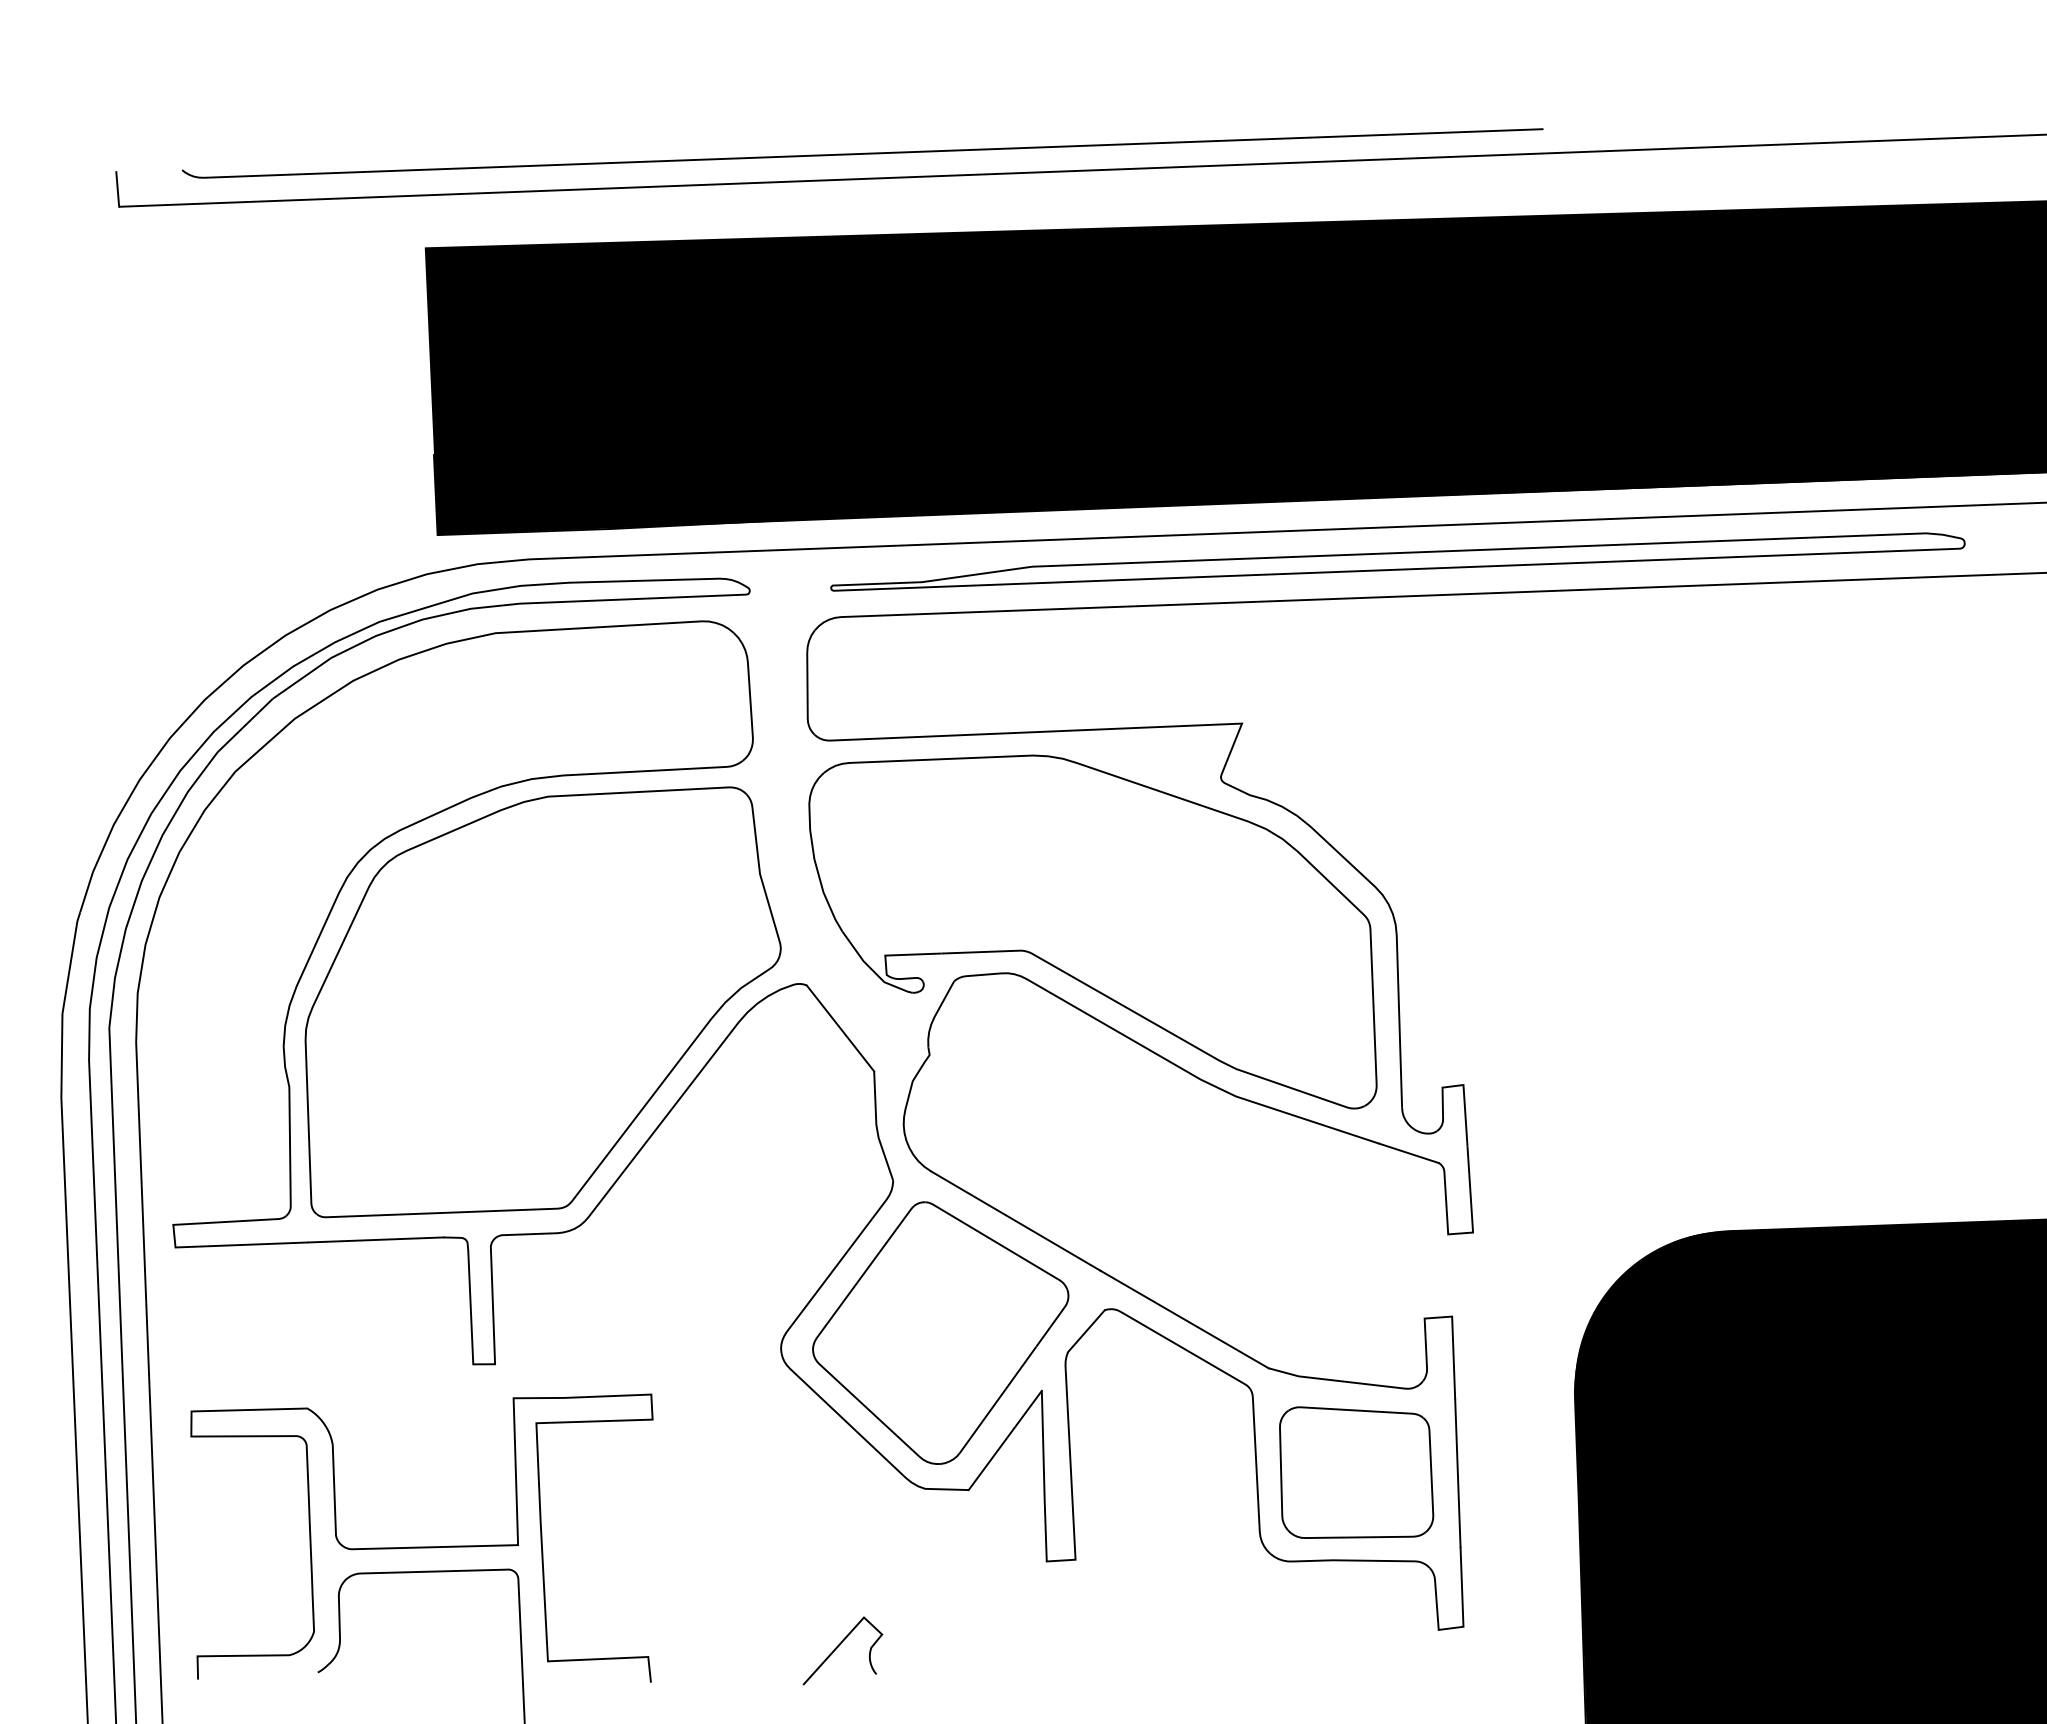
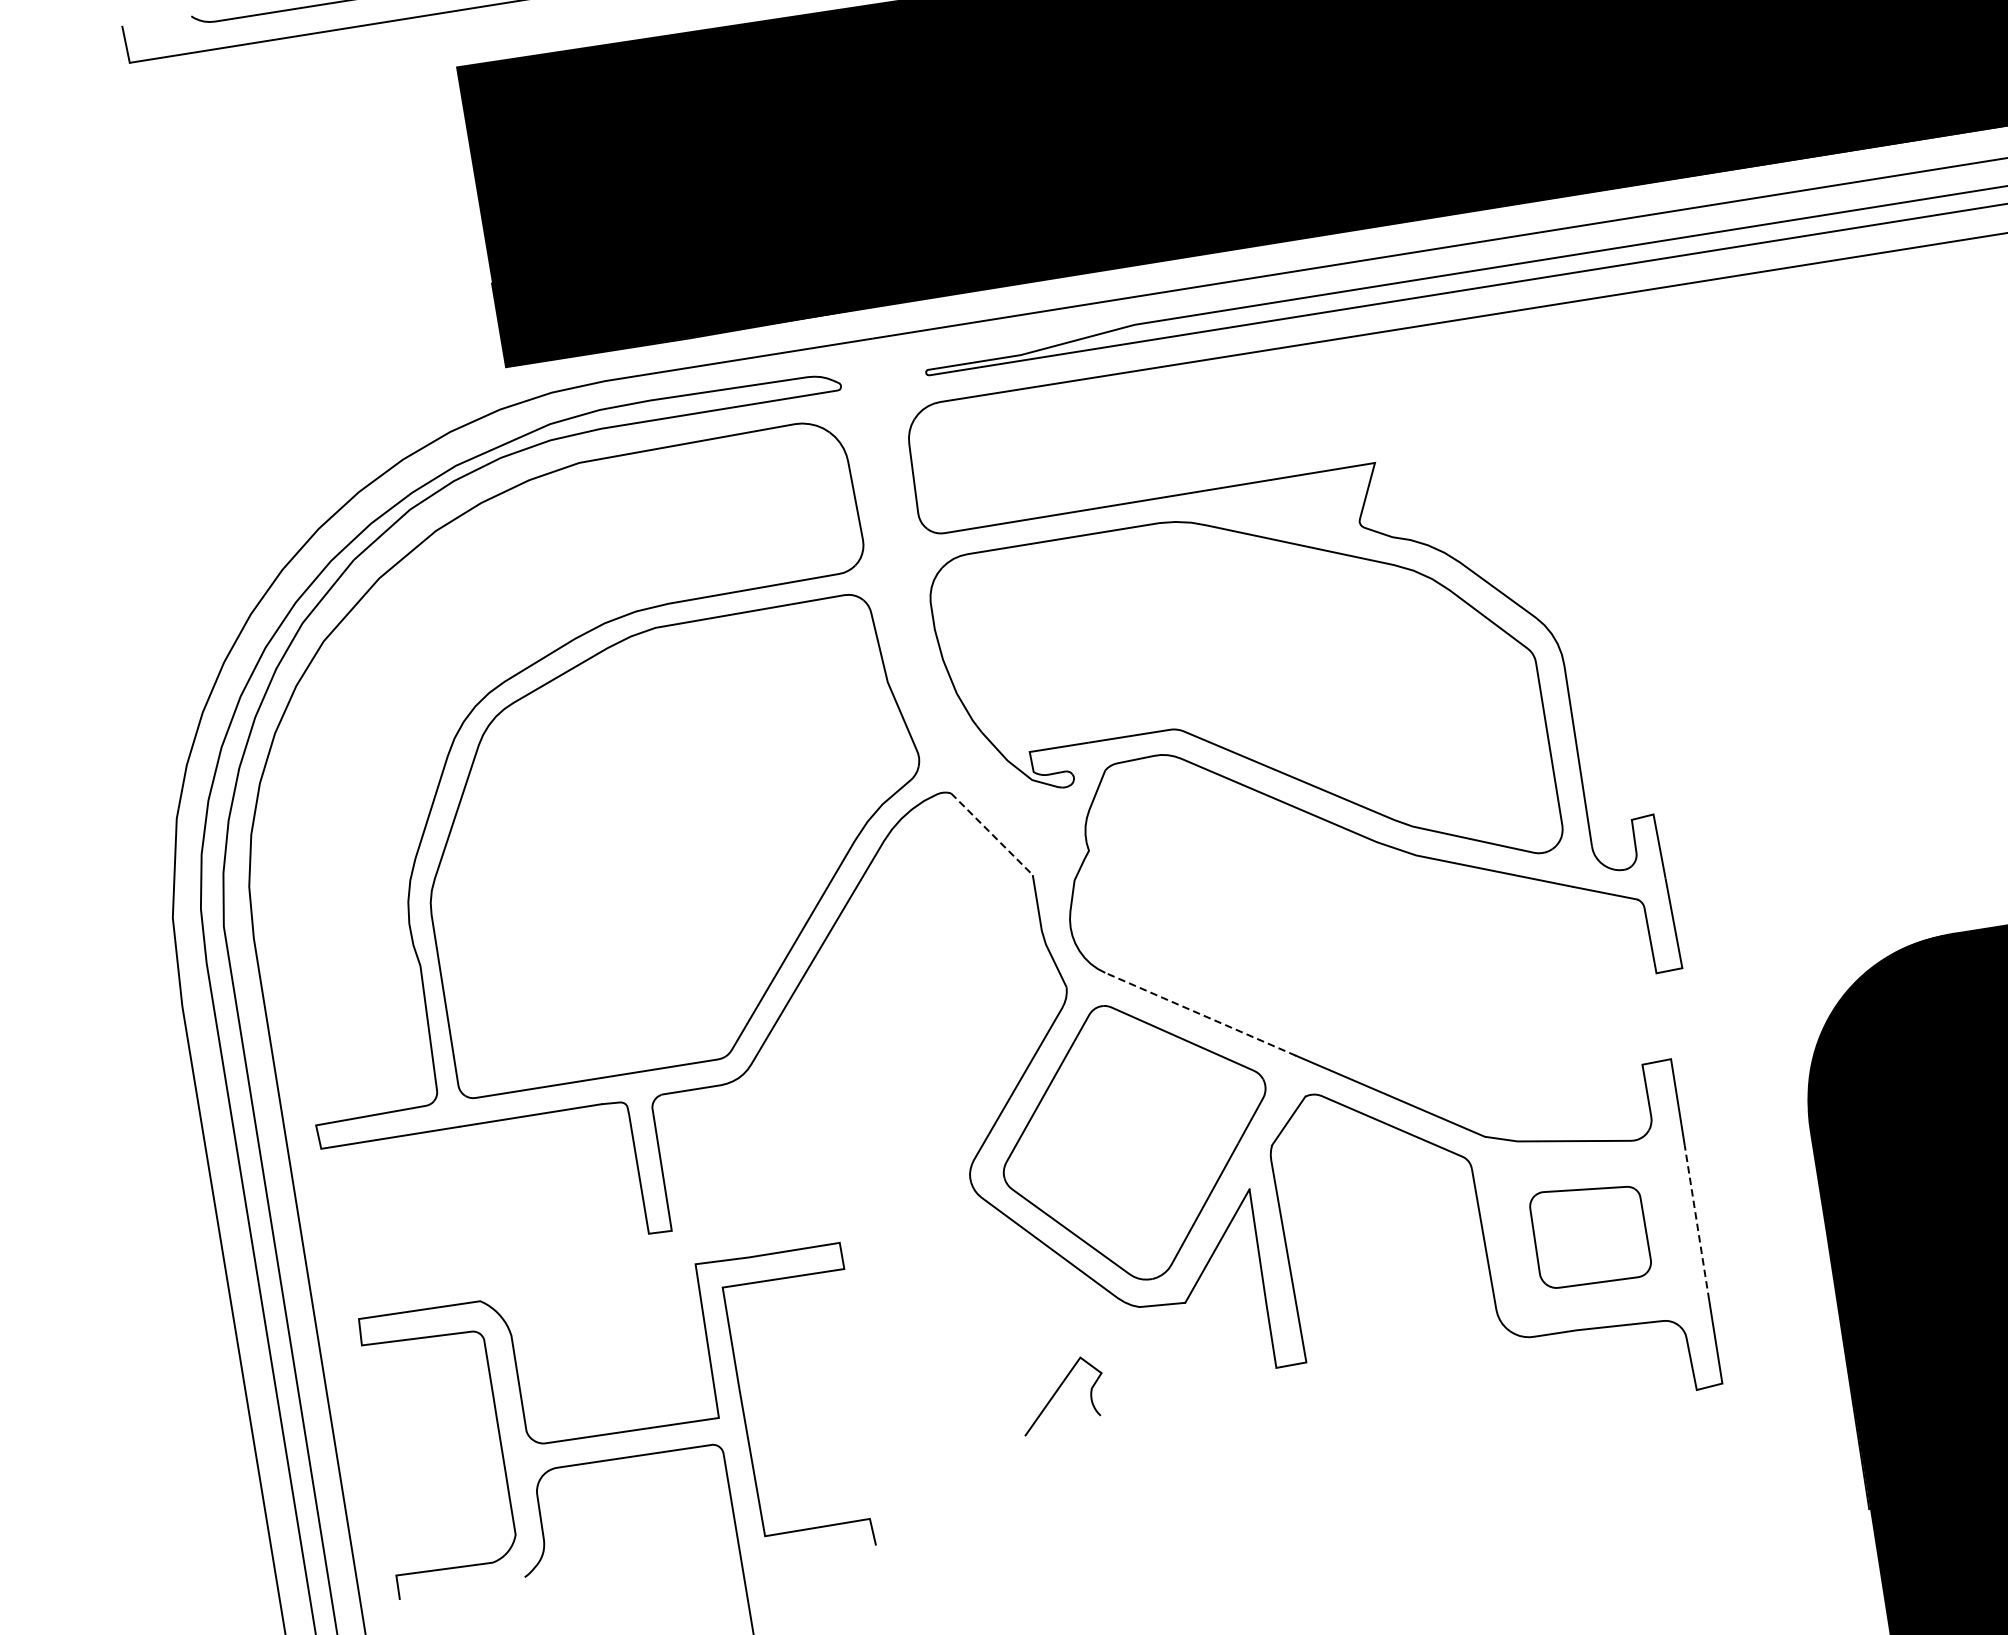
line: (840, 1028) -> (991, 834), solid -> dashed
line: (1015, 1220) -> (1200, 1013), solid -> dashed
part: (1356, 1472) -> (1590, 1235), size x0.7
line: (1457, 1473) -> (1696, 1223), solid -> dashed
curve: (839, 1646) -> (1058, 1391), moved

